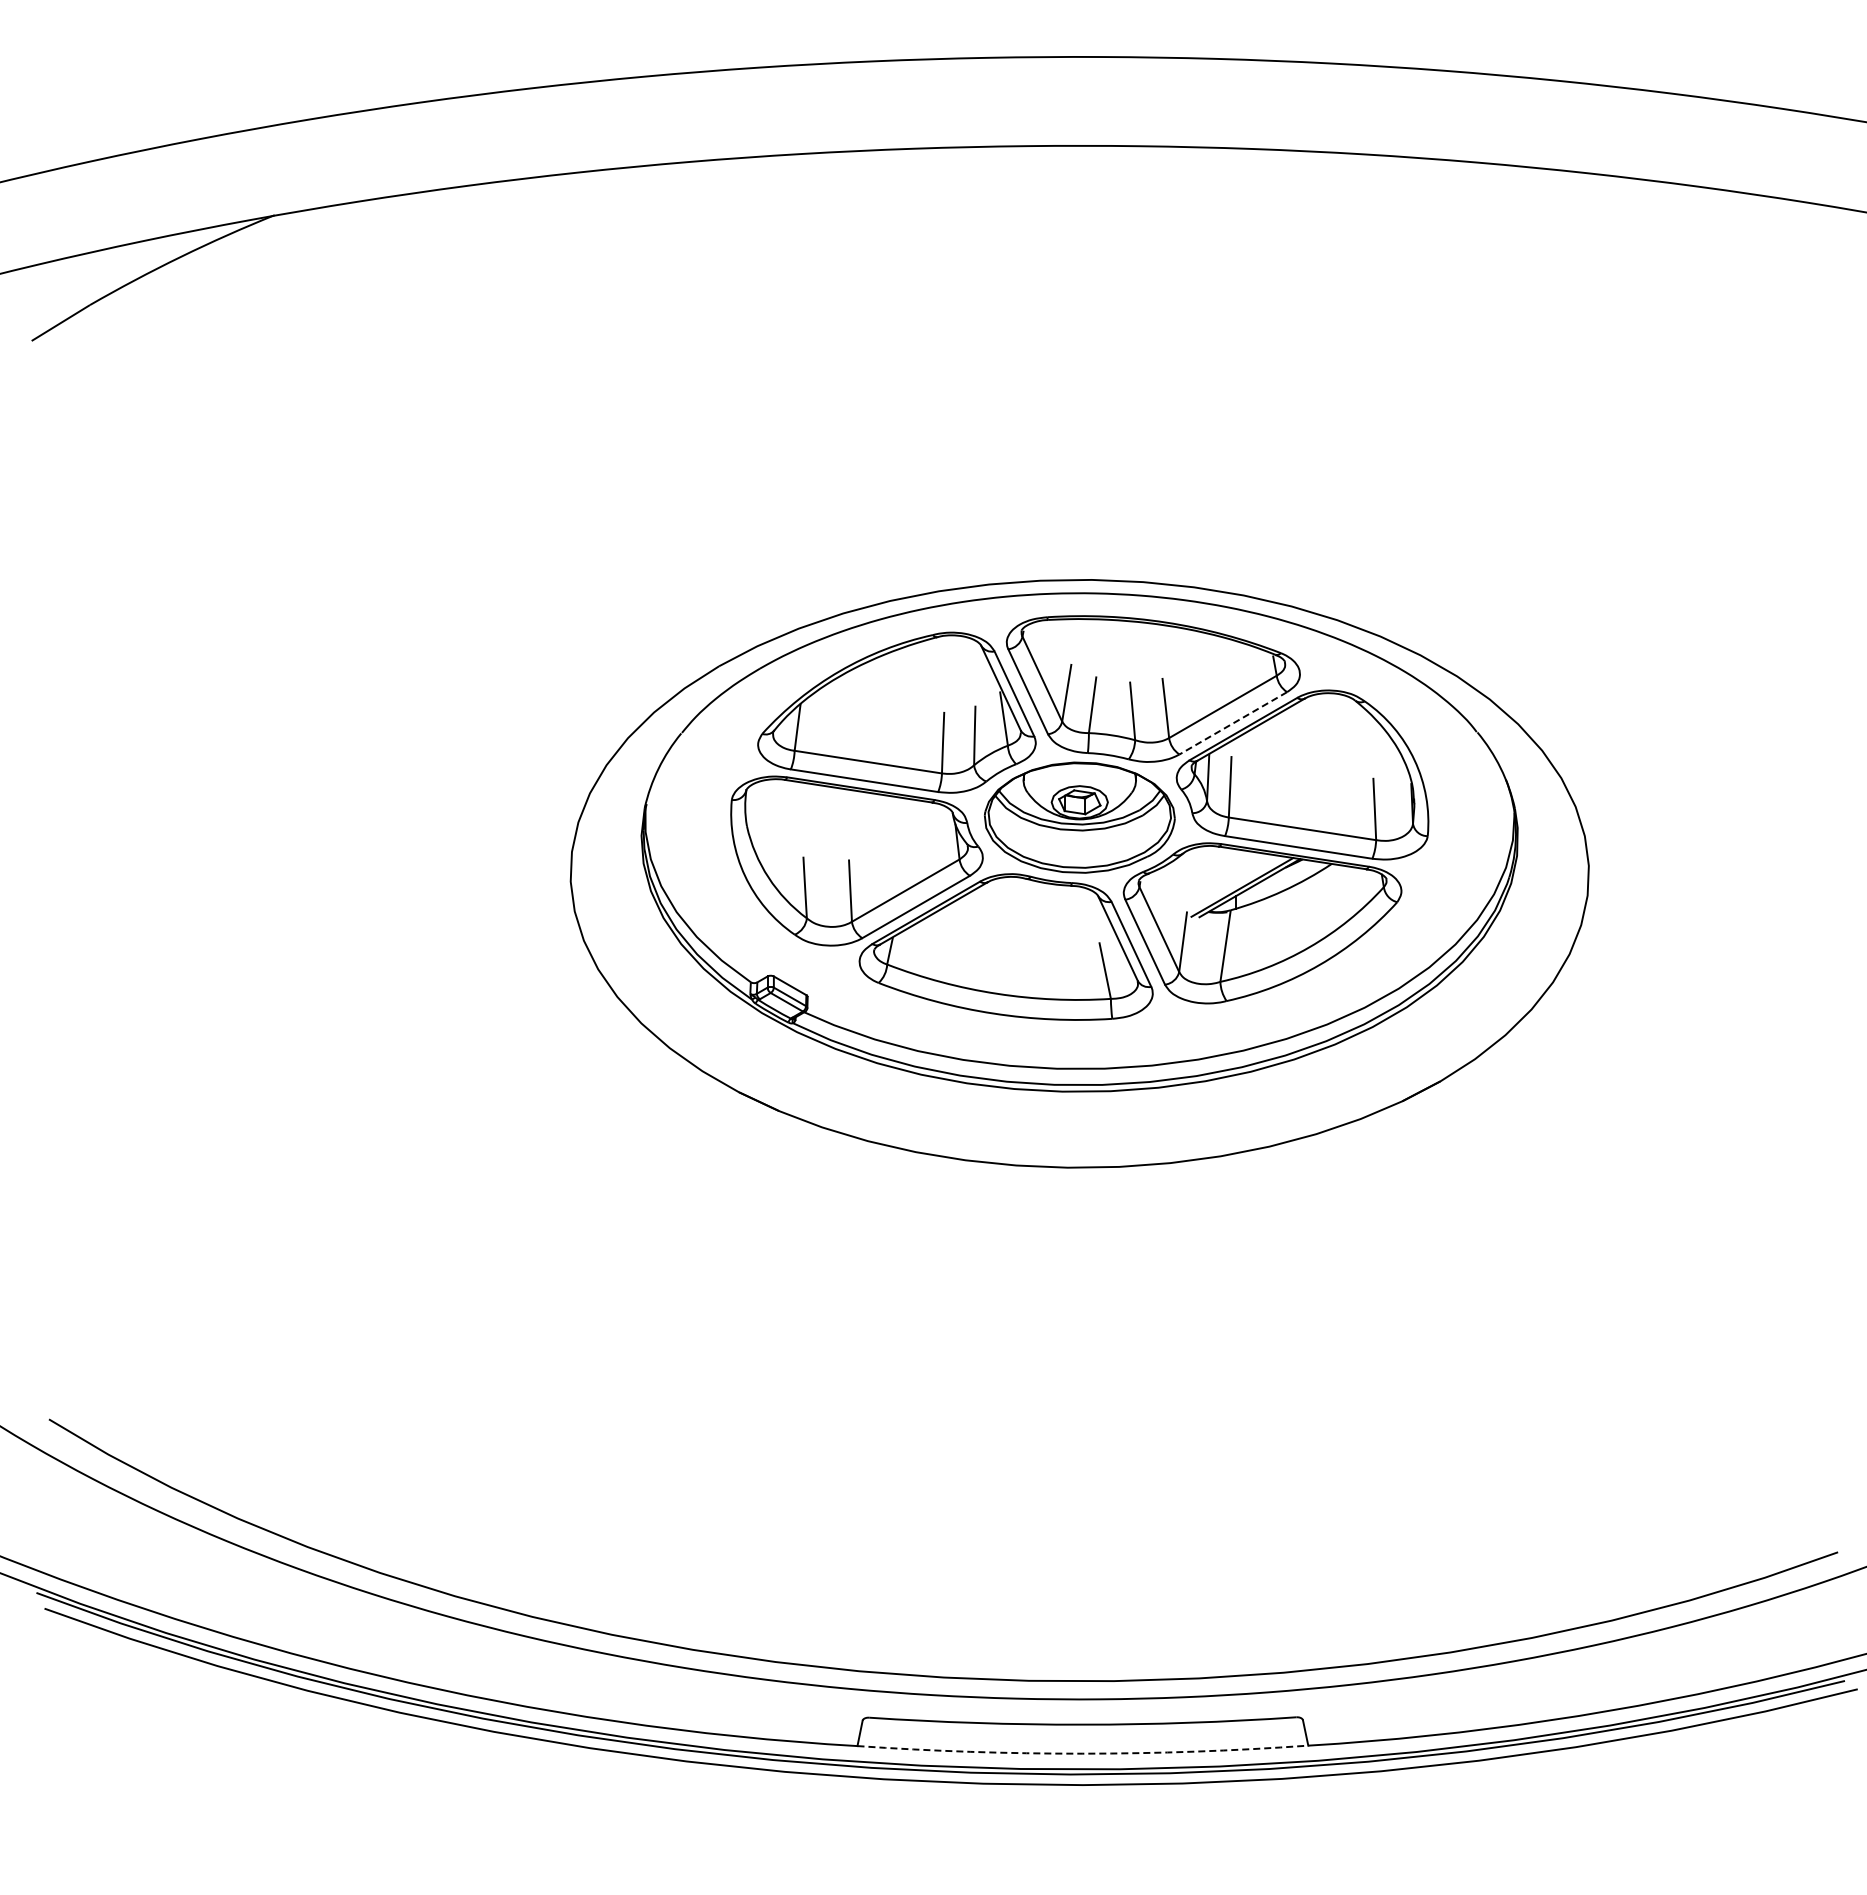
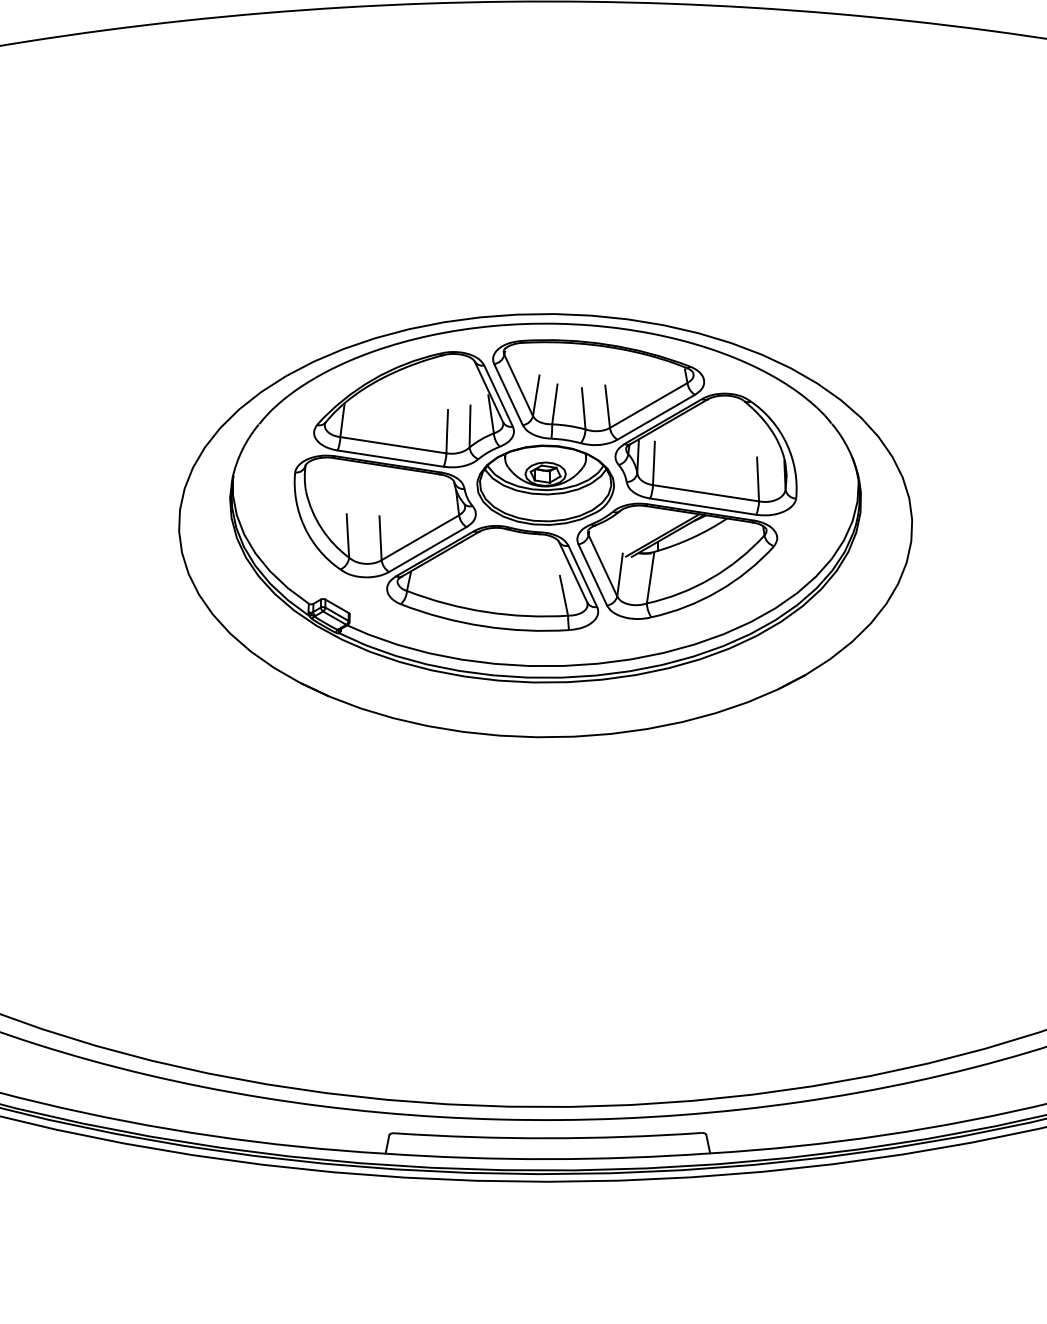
line: (1232, 723) -> (655, 417), dashed -> solid
arc: (1082, 1753) -> (547, 1159), dashed -> solid

